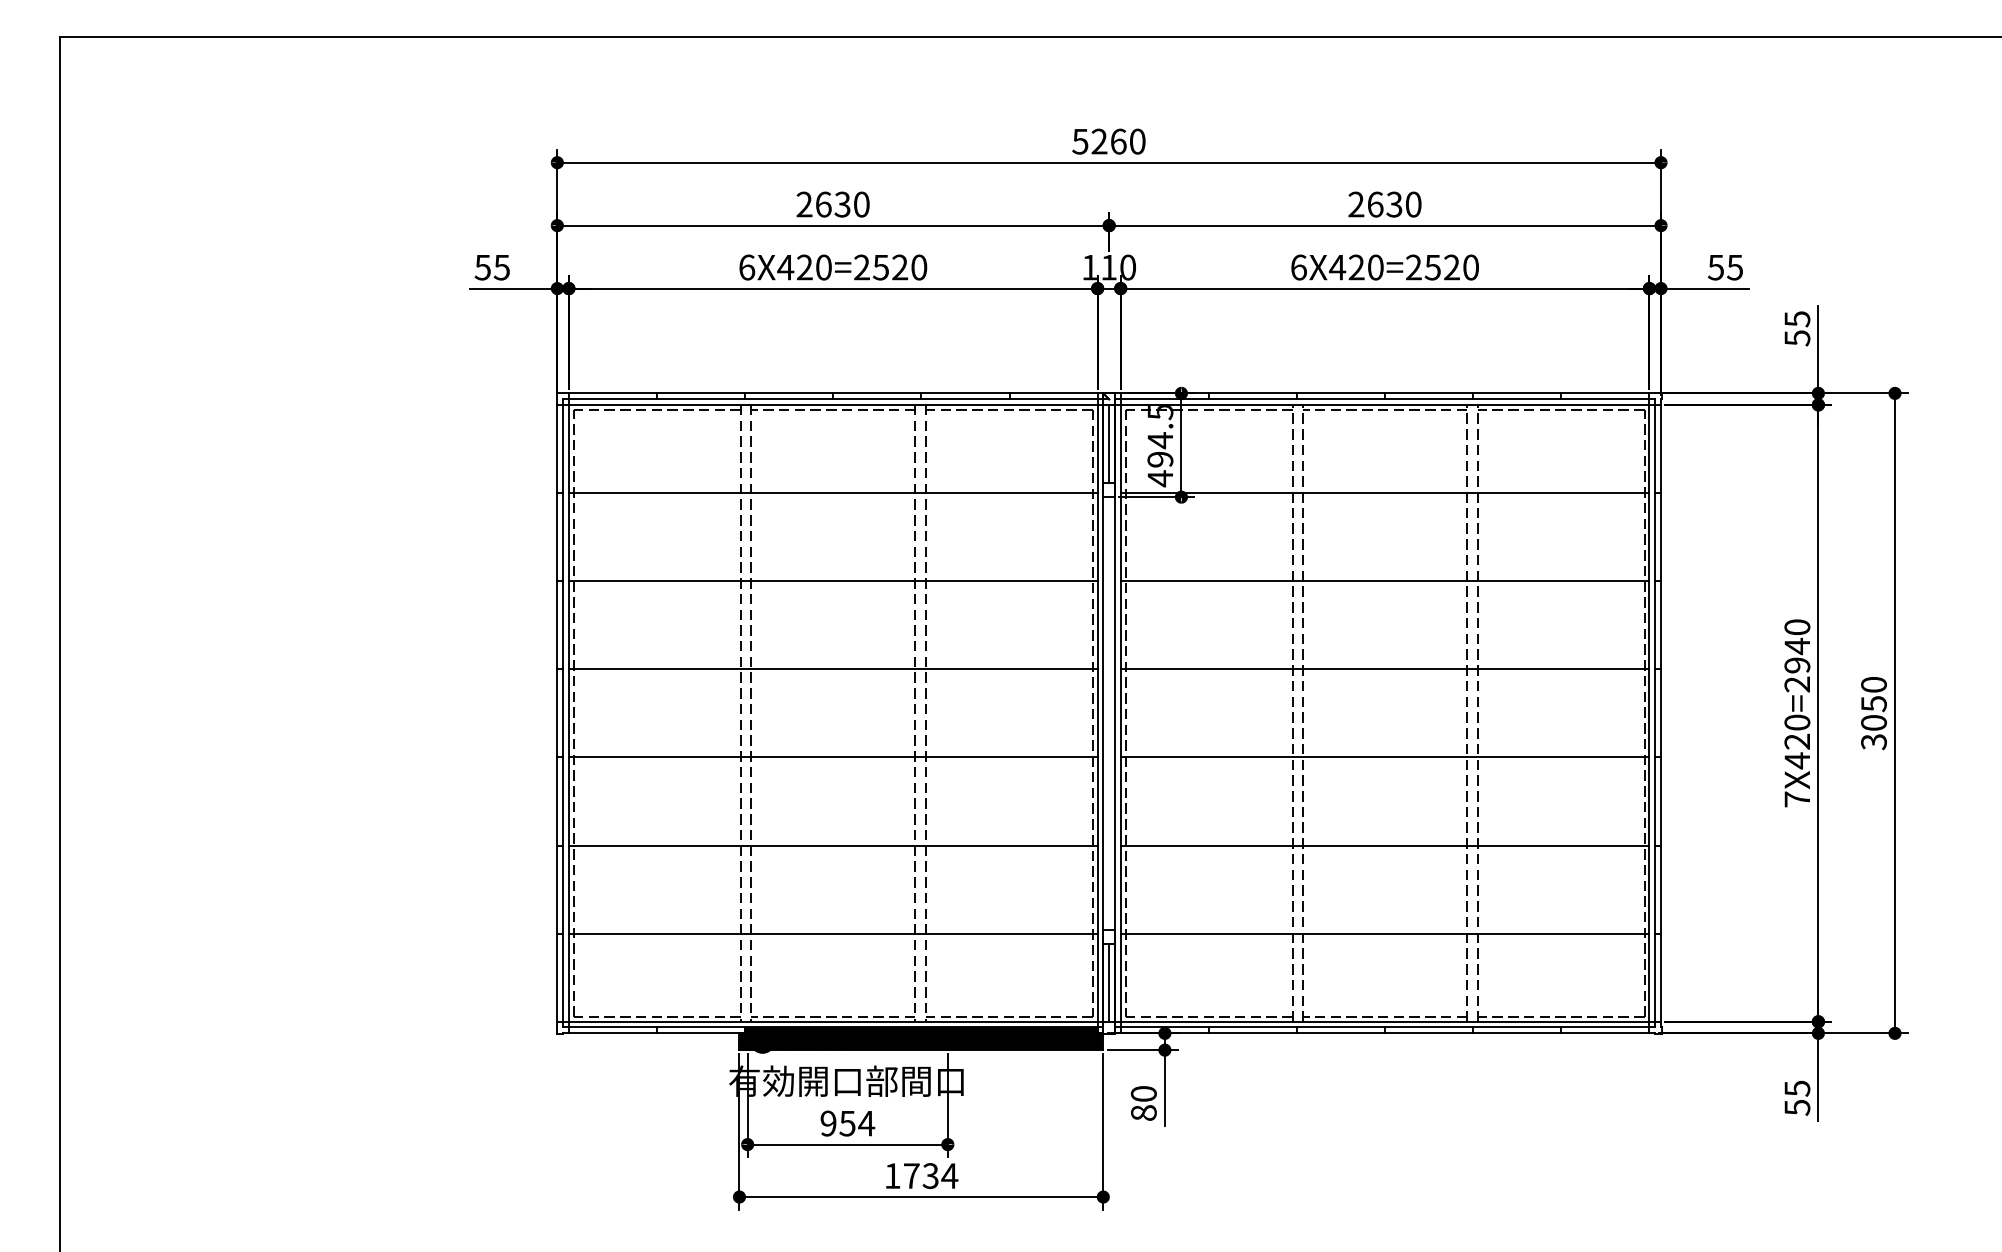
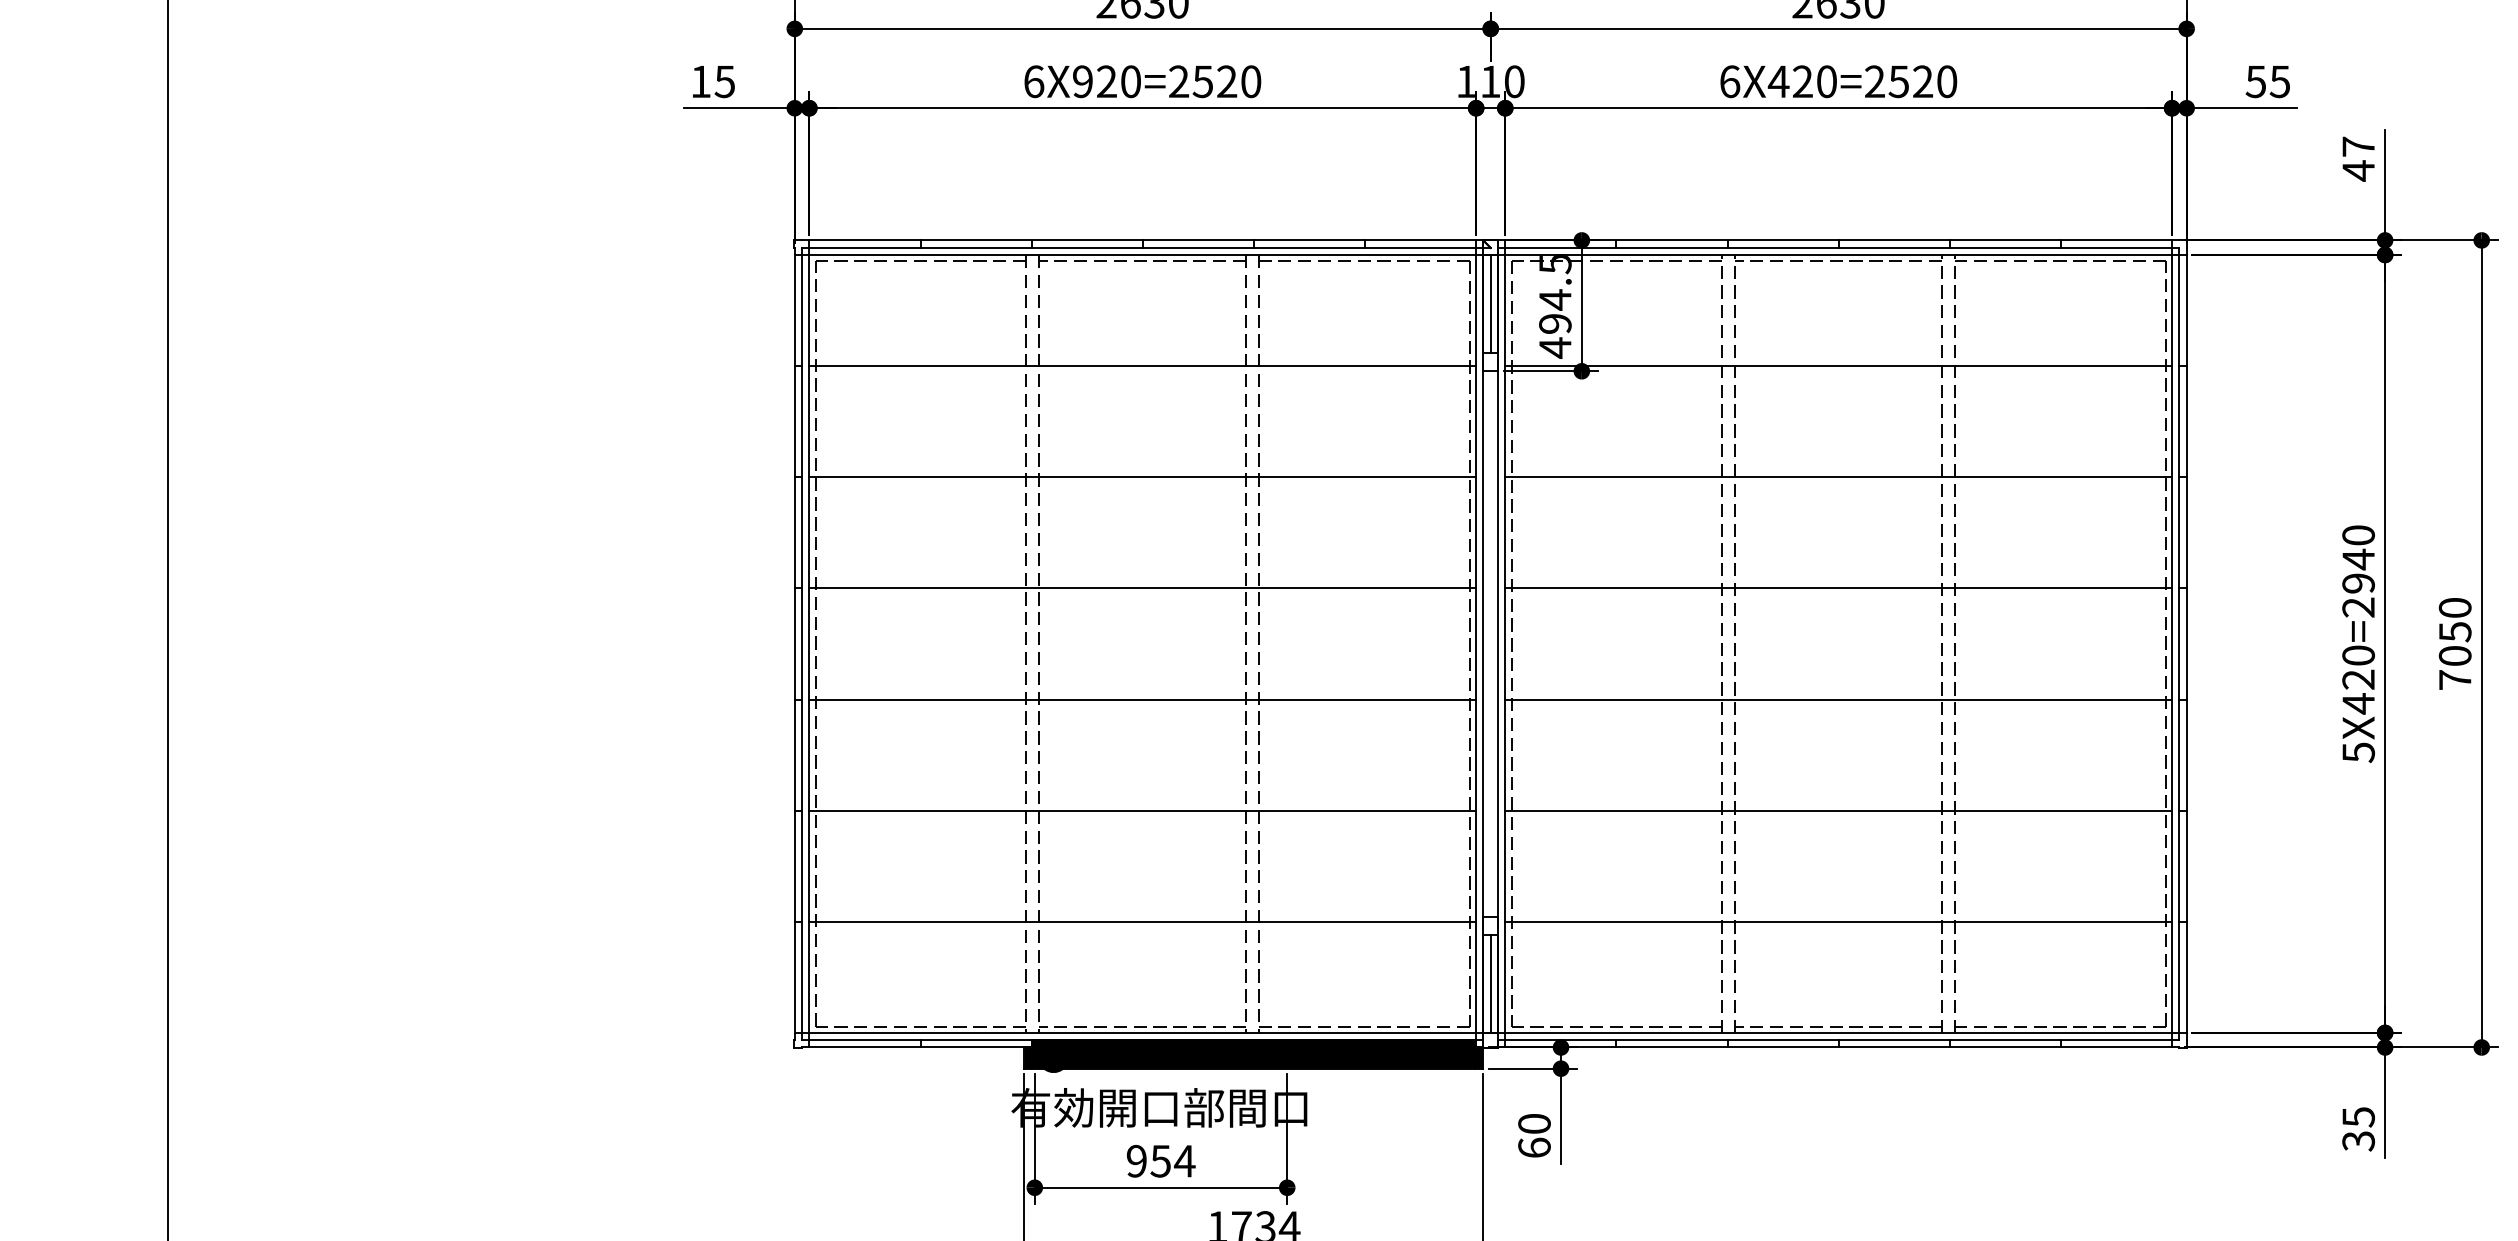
text: (482, 267) -> (700, 81), 55 -> 15
text: (785, 267) -> (1082, 81), 6X420=2520 -> 6X920=2520
text: (1797, 328) -> (2358, 158), 55 -> 47
text: (1873, 742) -> (2454, 680), 3050 -> 7050
text: (1797, 799) -> (2358, 752), 7X420=2940 -> 5X420=2940
text: (1796, 1107) -> (2357, 1140), 55 -> 35
text: (1143, 1112) -> (1534, 1147), 80 -> 60

